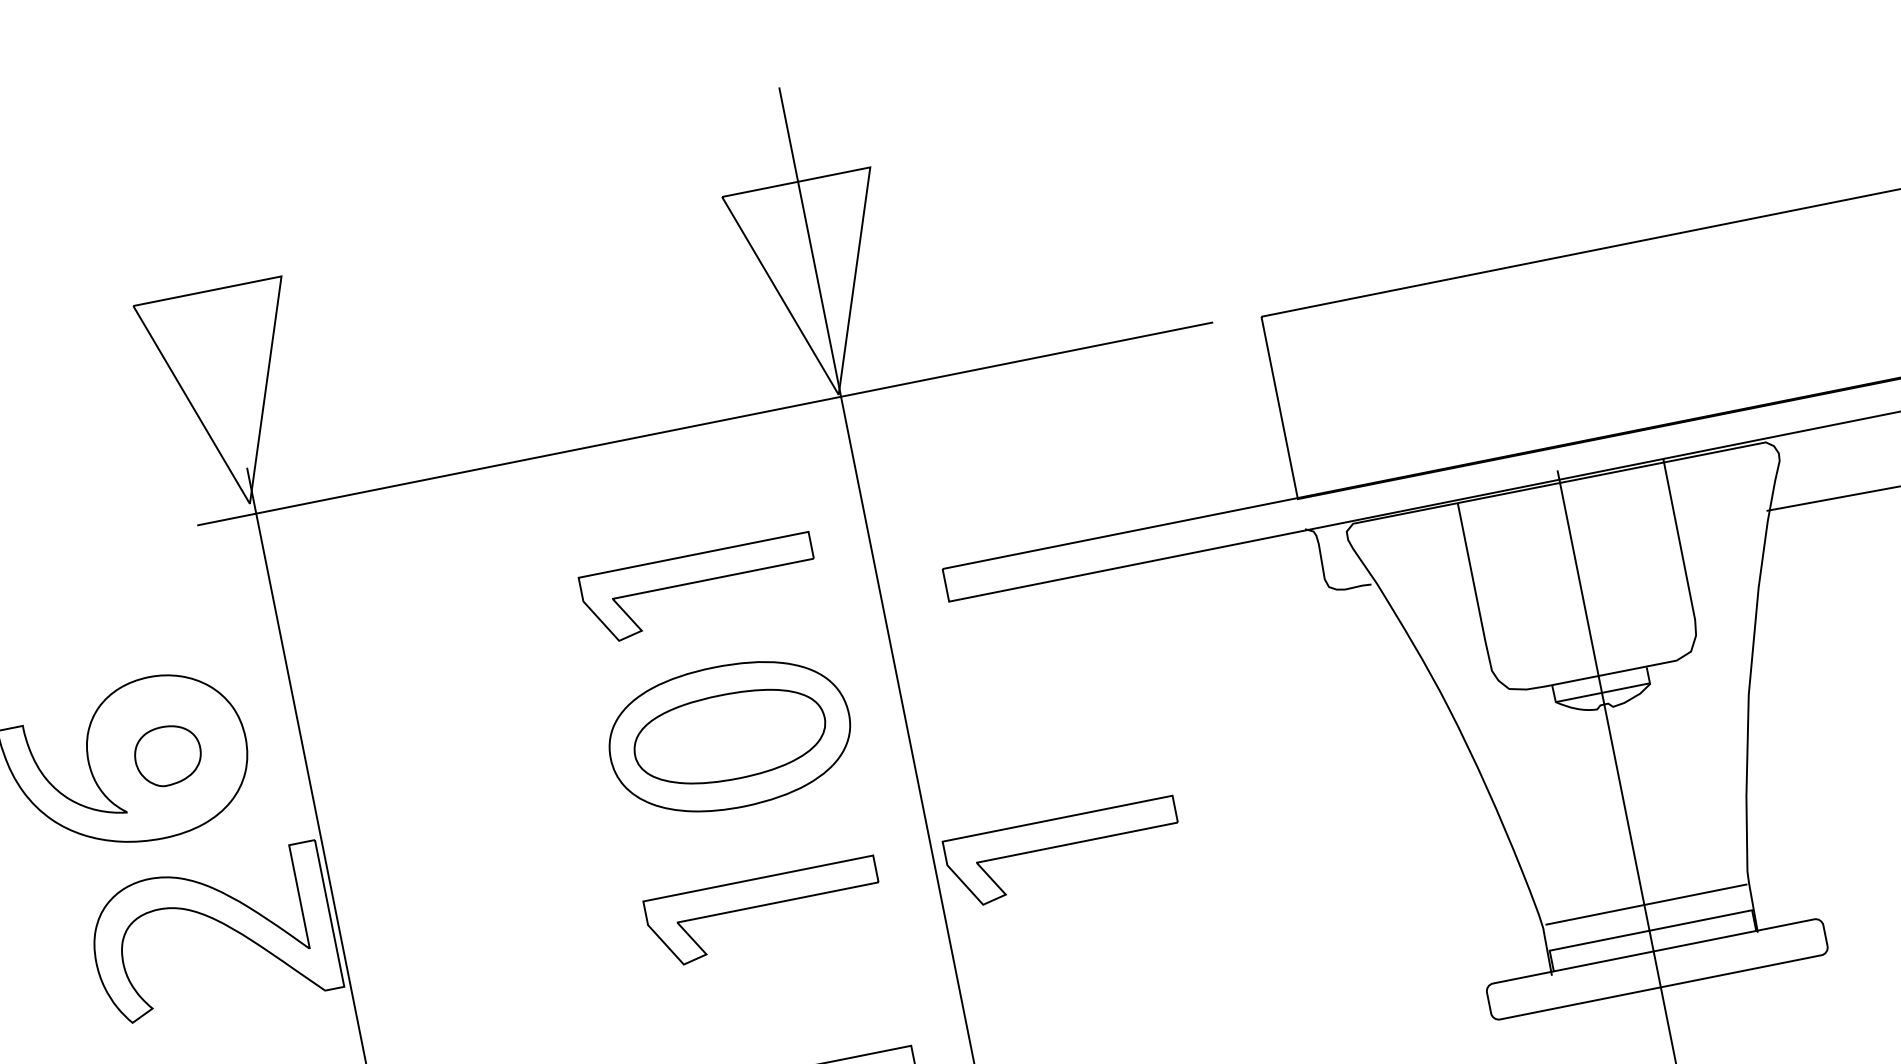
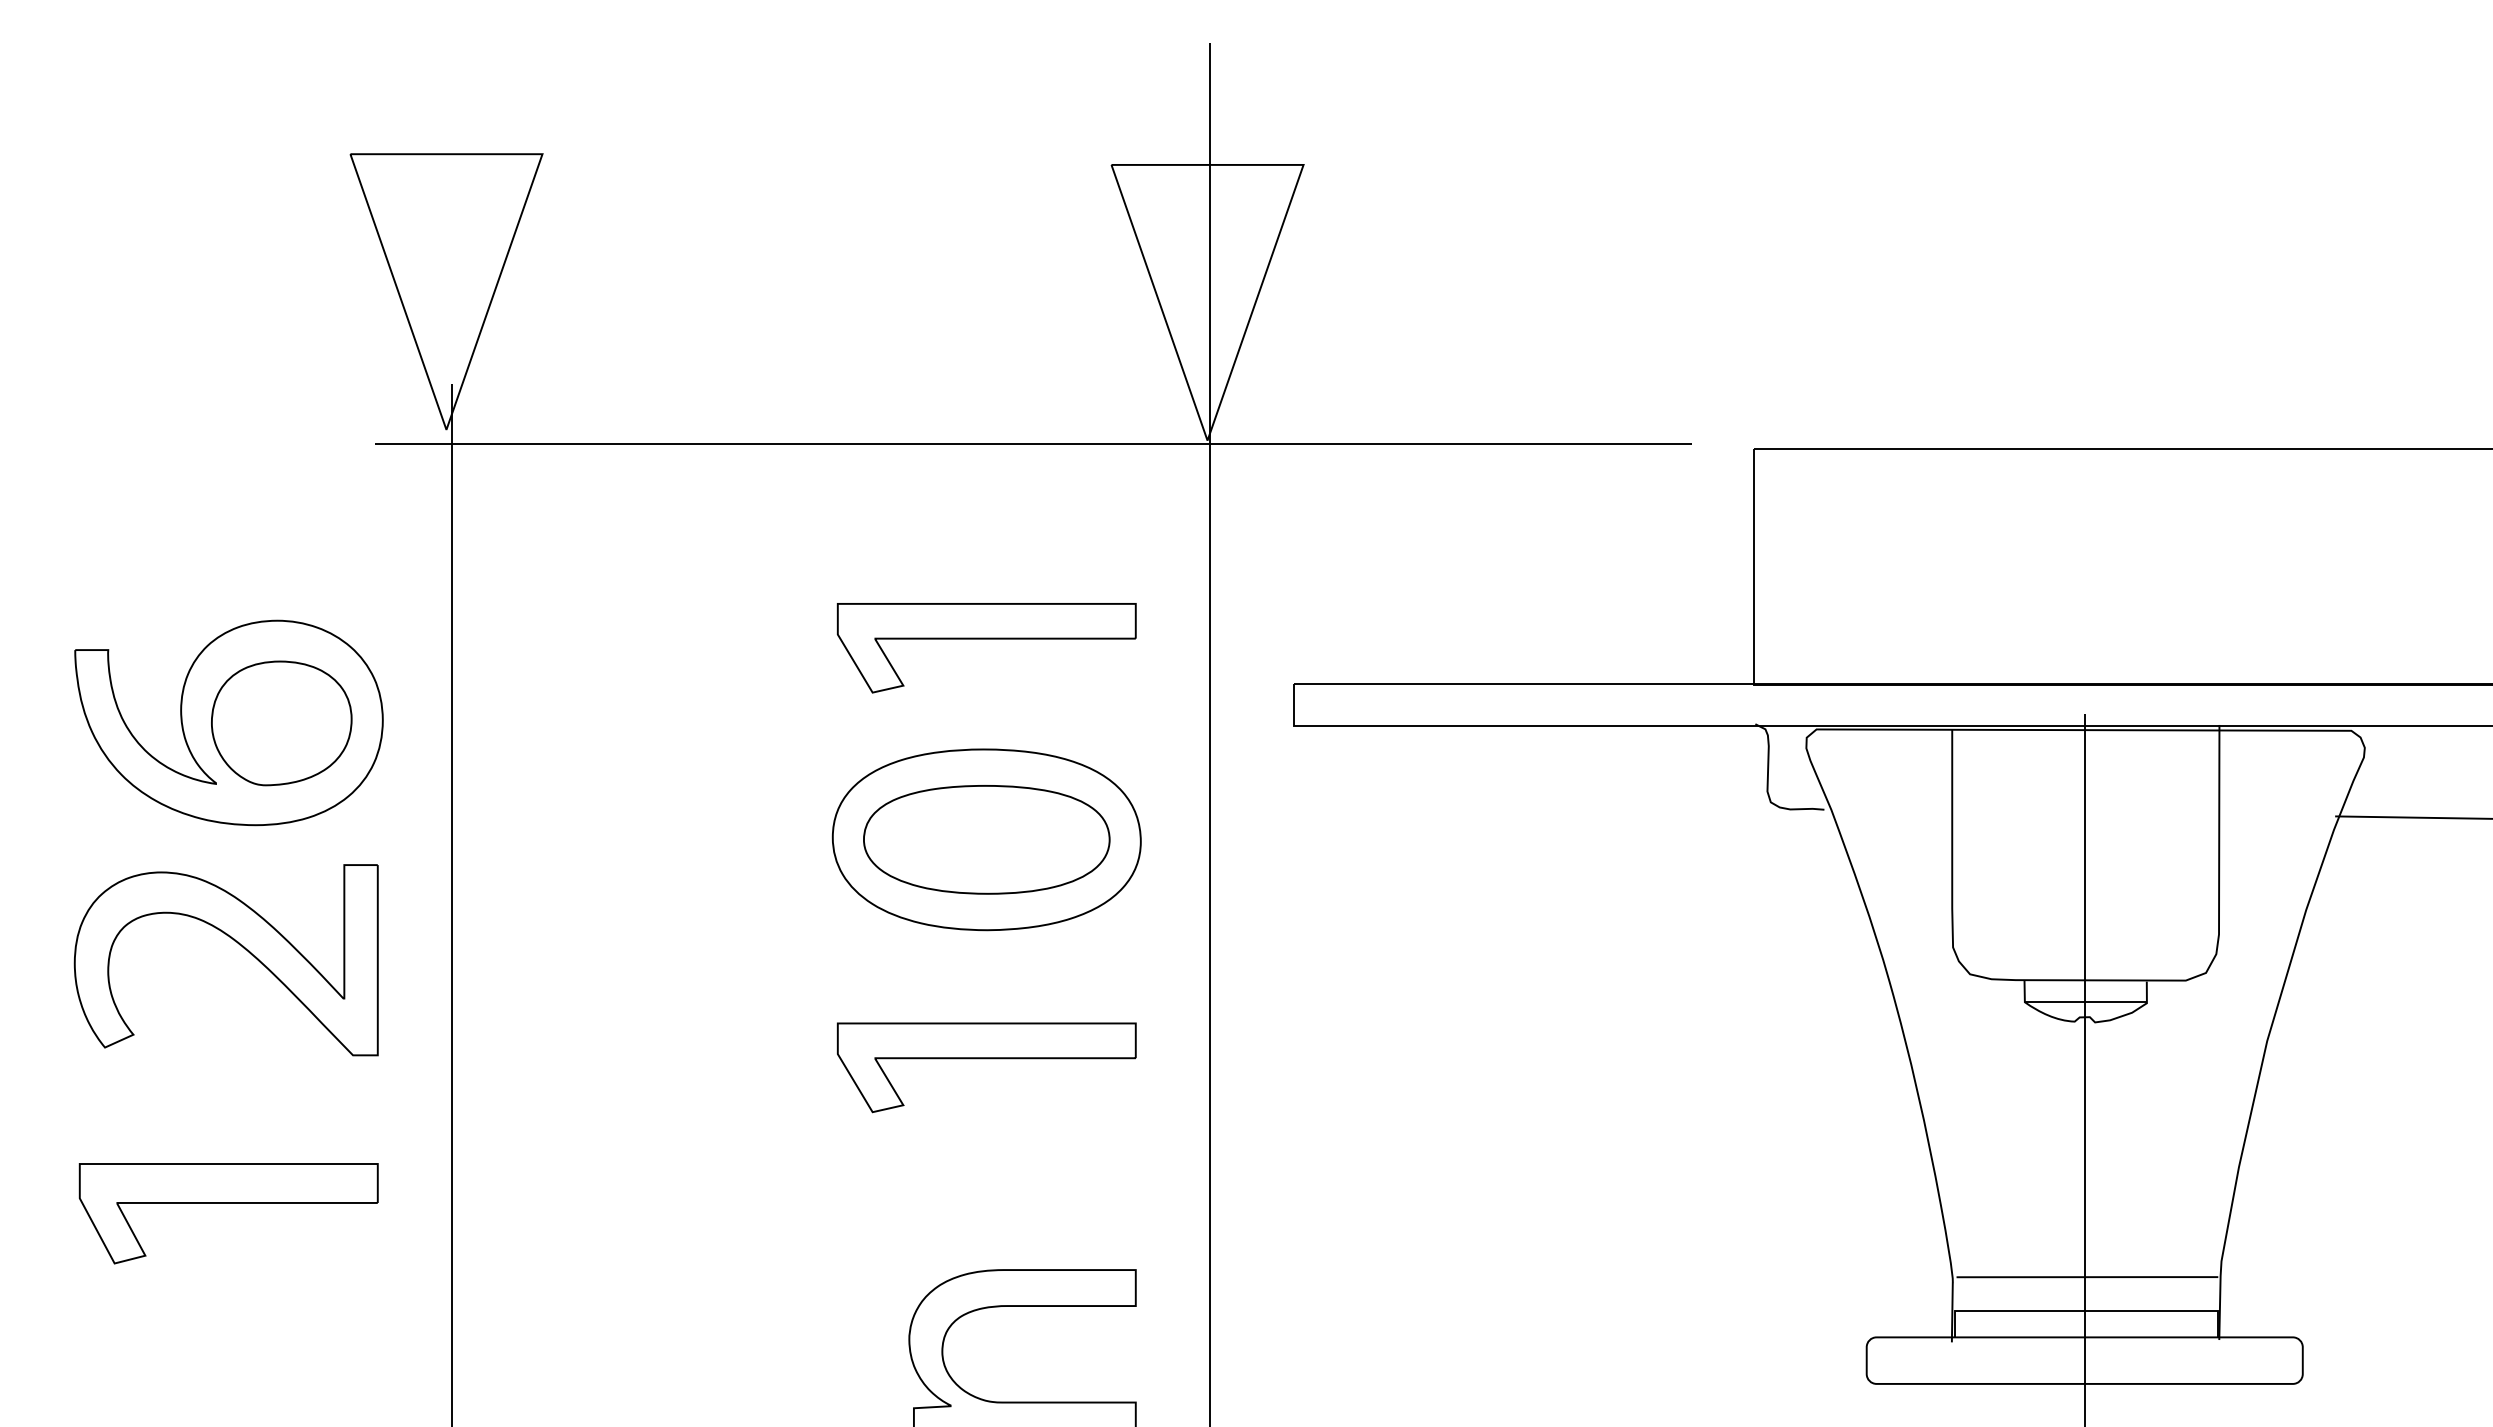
part: (167, 755) -> (281, 723), size x1.67
part: (1062, 846) -> (1374, 1059), removed
part: (220, 923) -> (239, 945), moved

